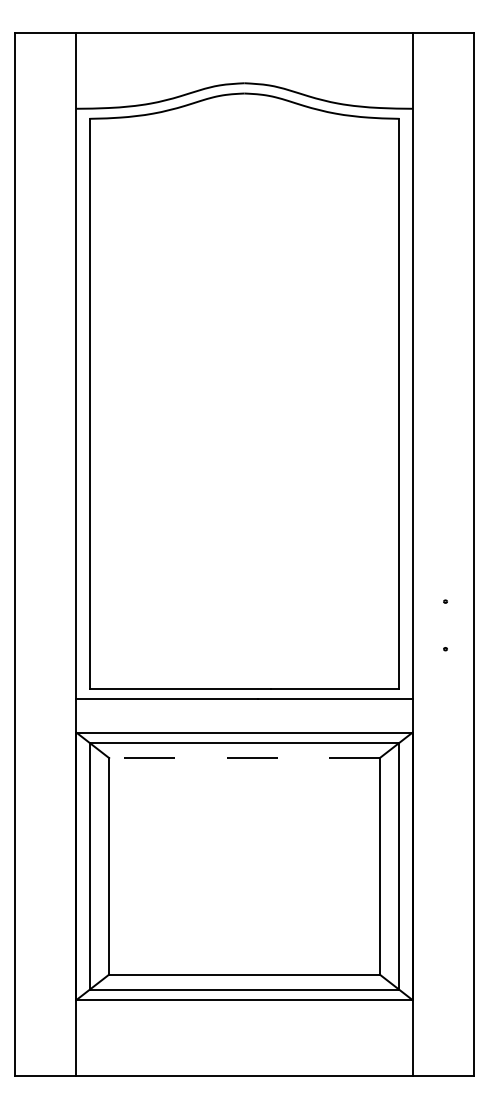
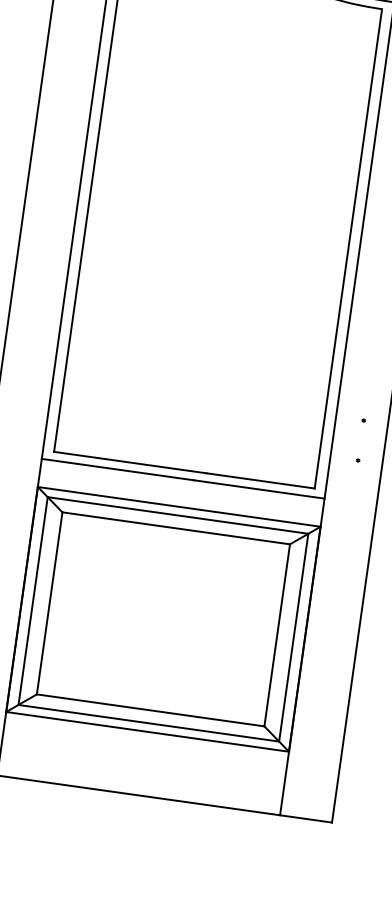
line: (244, 758) -> (176, 528), dashed -> solid

